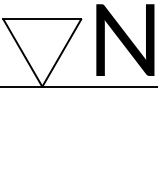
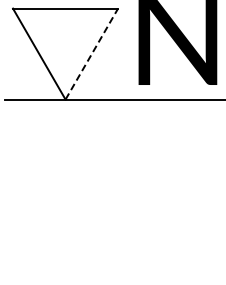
line: (61, 53) -> (91, 54), solid -> dashed

